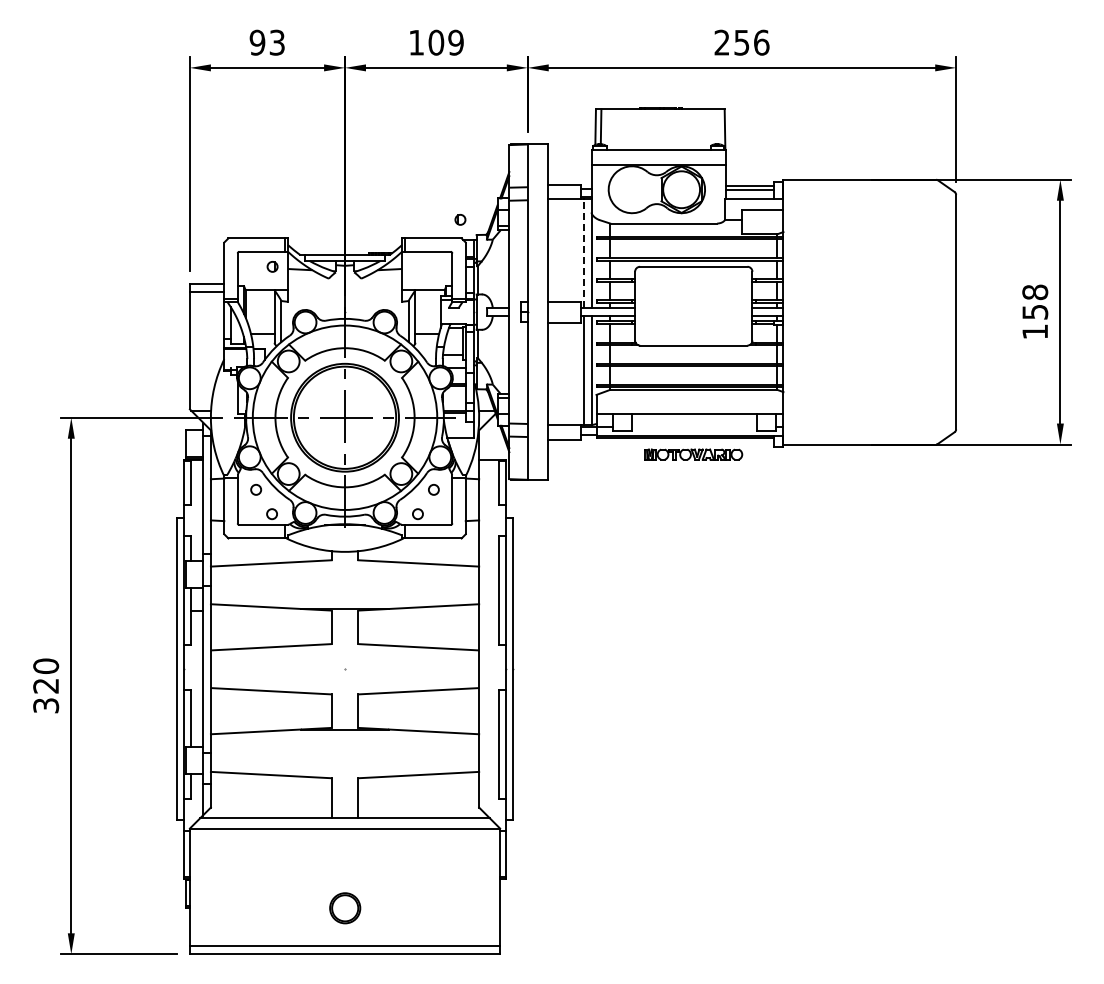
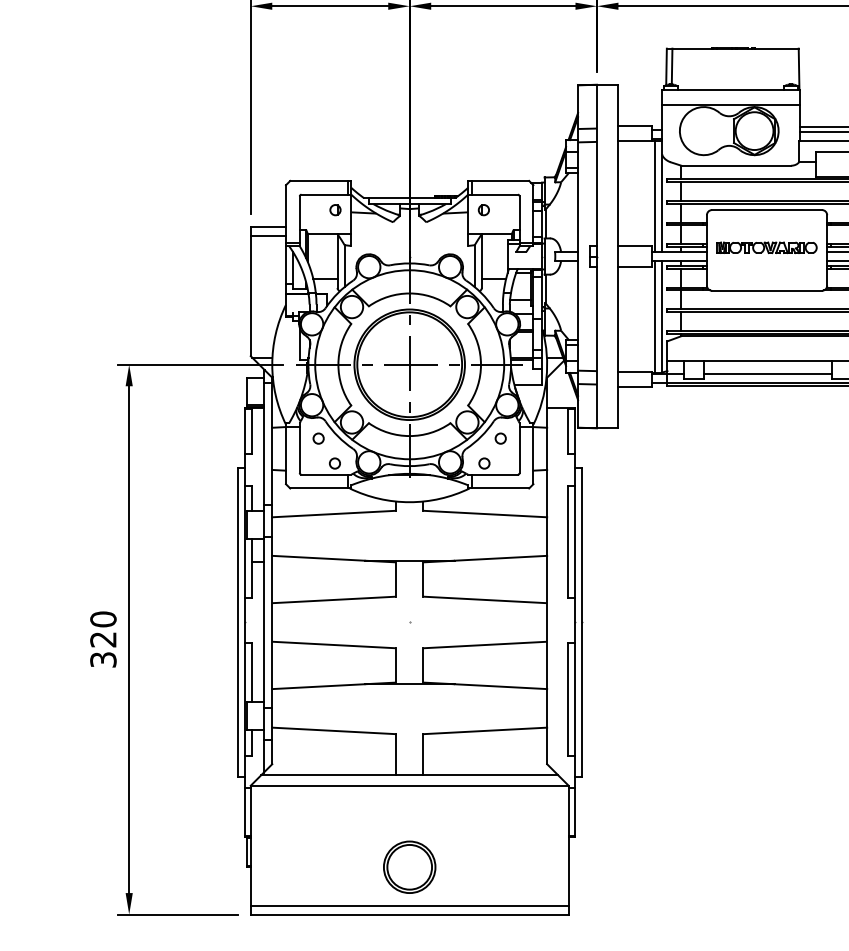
part: (460, 219) -> (483, 209), moved
line: (583, 252) -> (654, 195), dashed -> solid
line: (694, 426) -> (767, 373), added
part: (693, 454) -> (766, 247), moved
part: (345, 908) -> (410, 867), size x1.67

